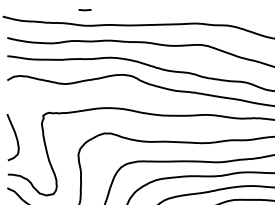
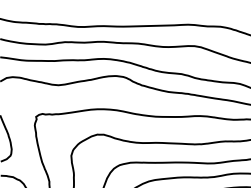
line: (84, 10) -> (77, 11), removed

